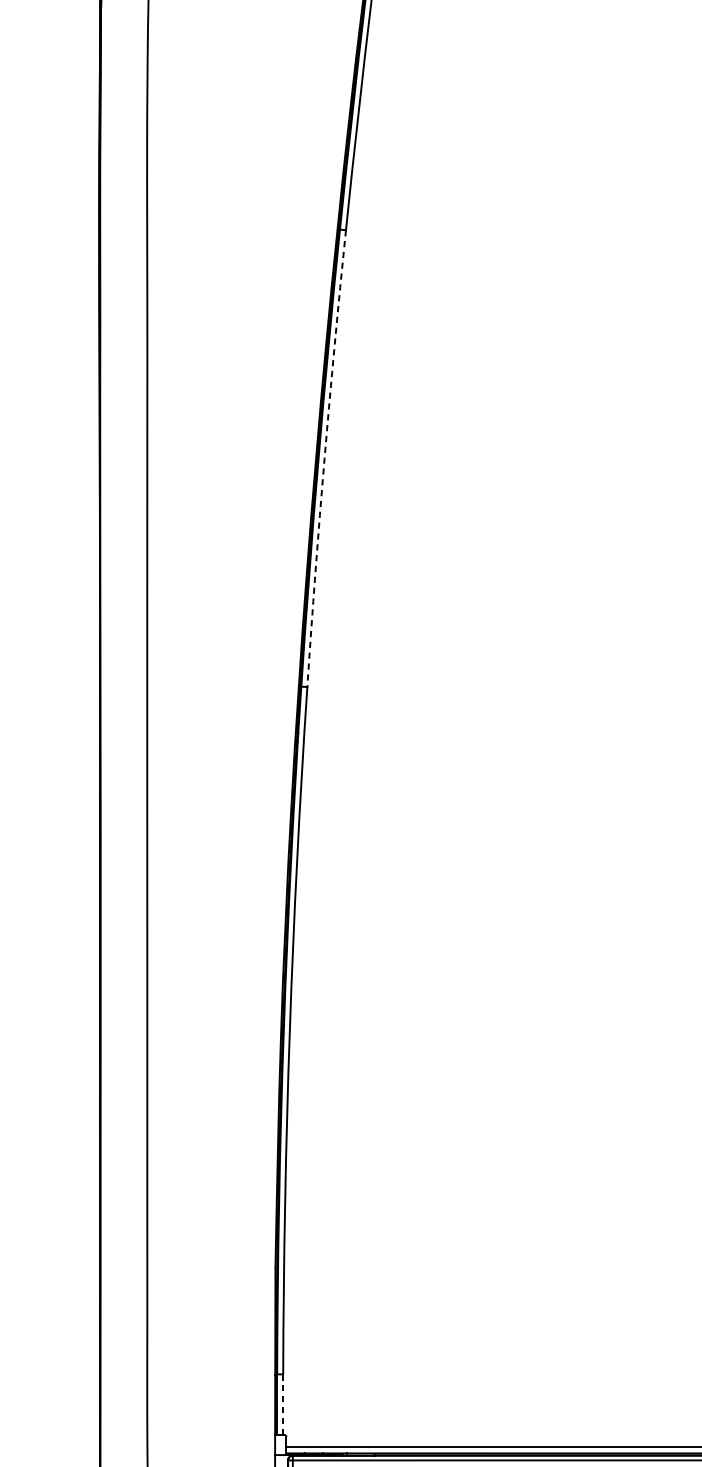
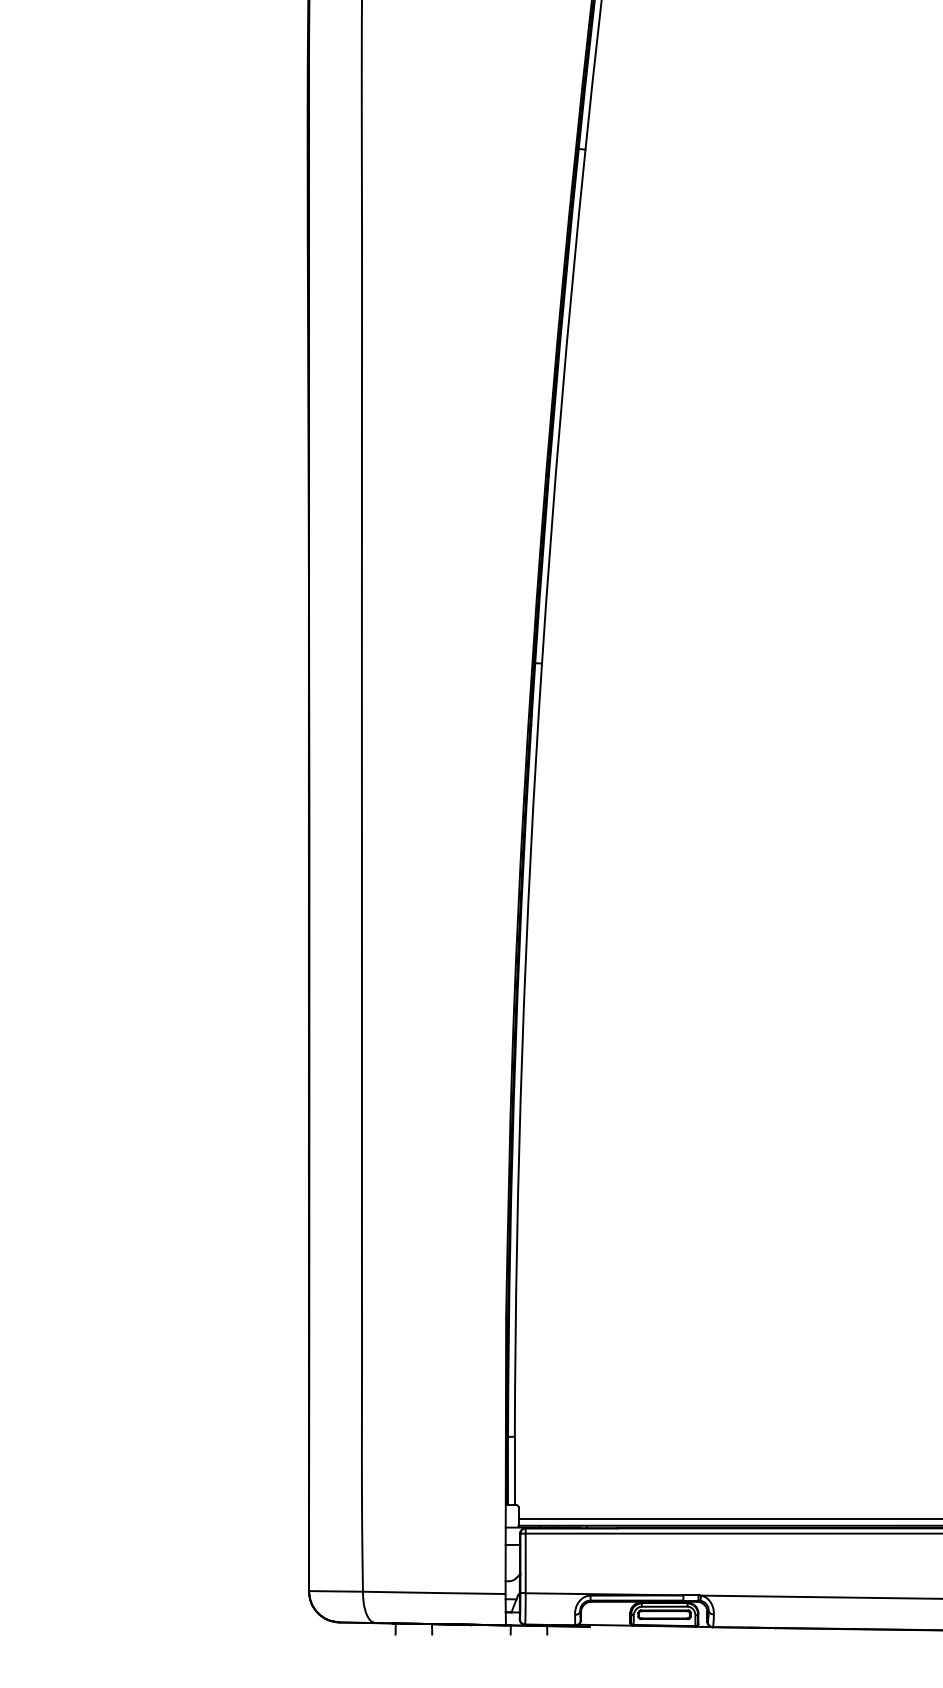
arc: (324, 458) -> (561, 406), dashed -> solid
line: (282, 1404) -> (514, 1470), dashed -> solid

